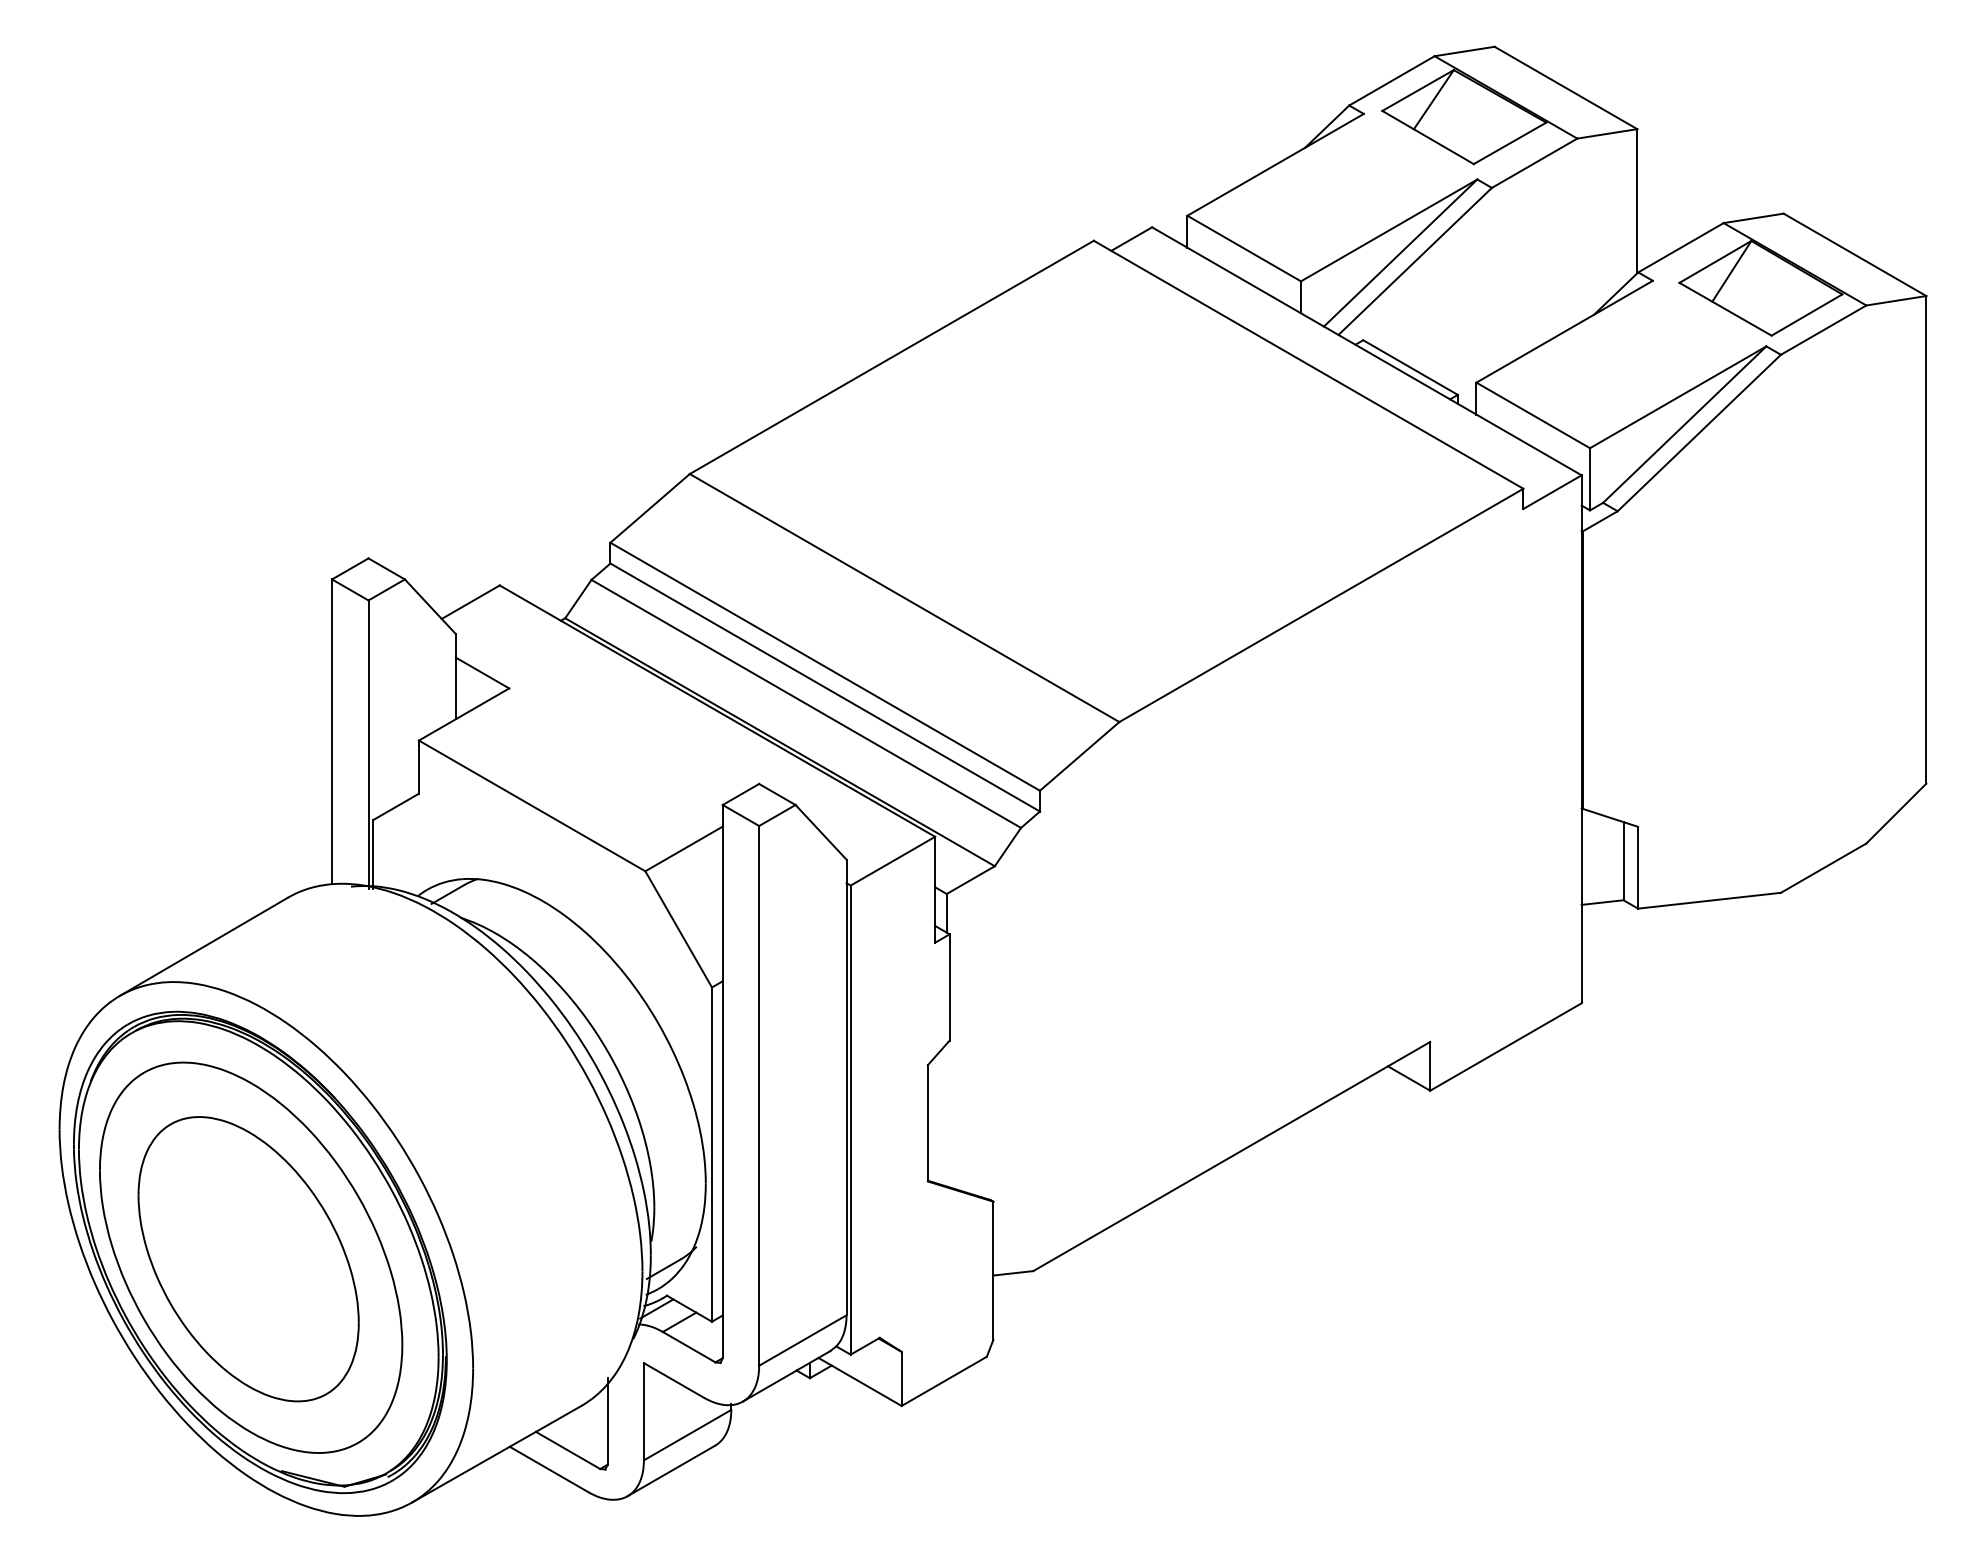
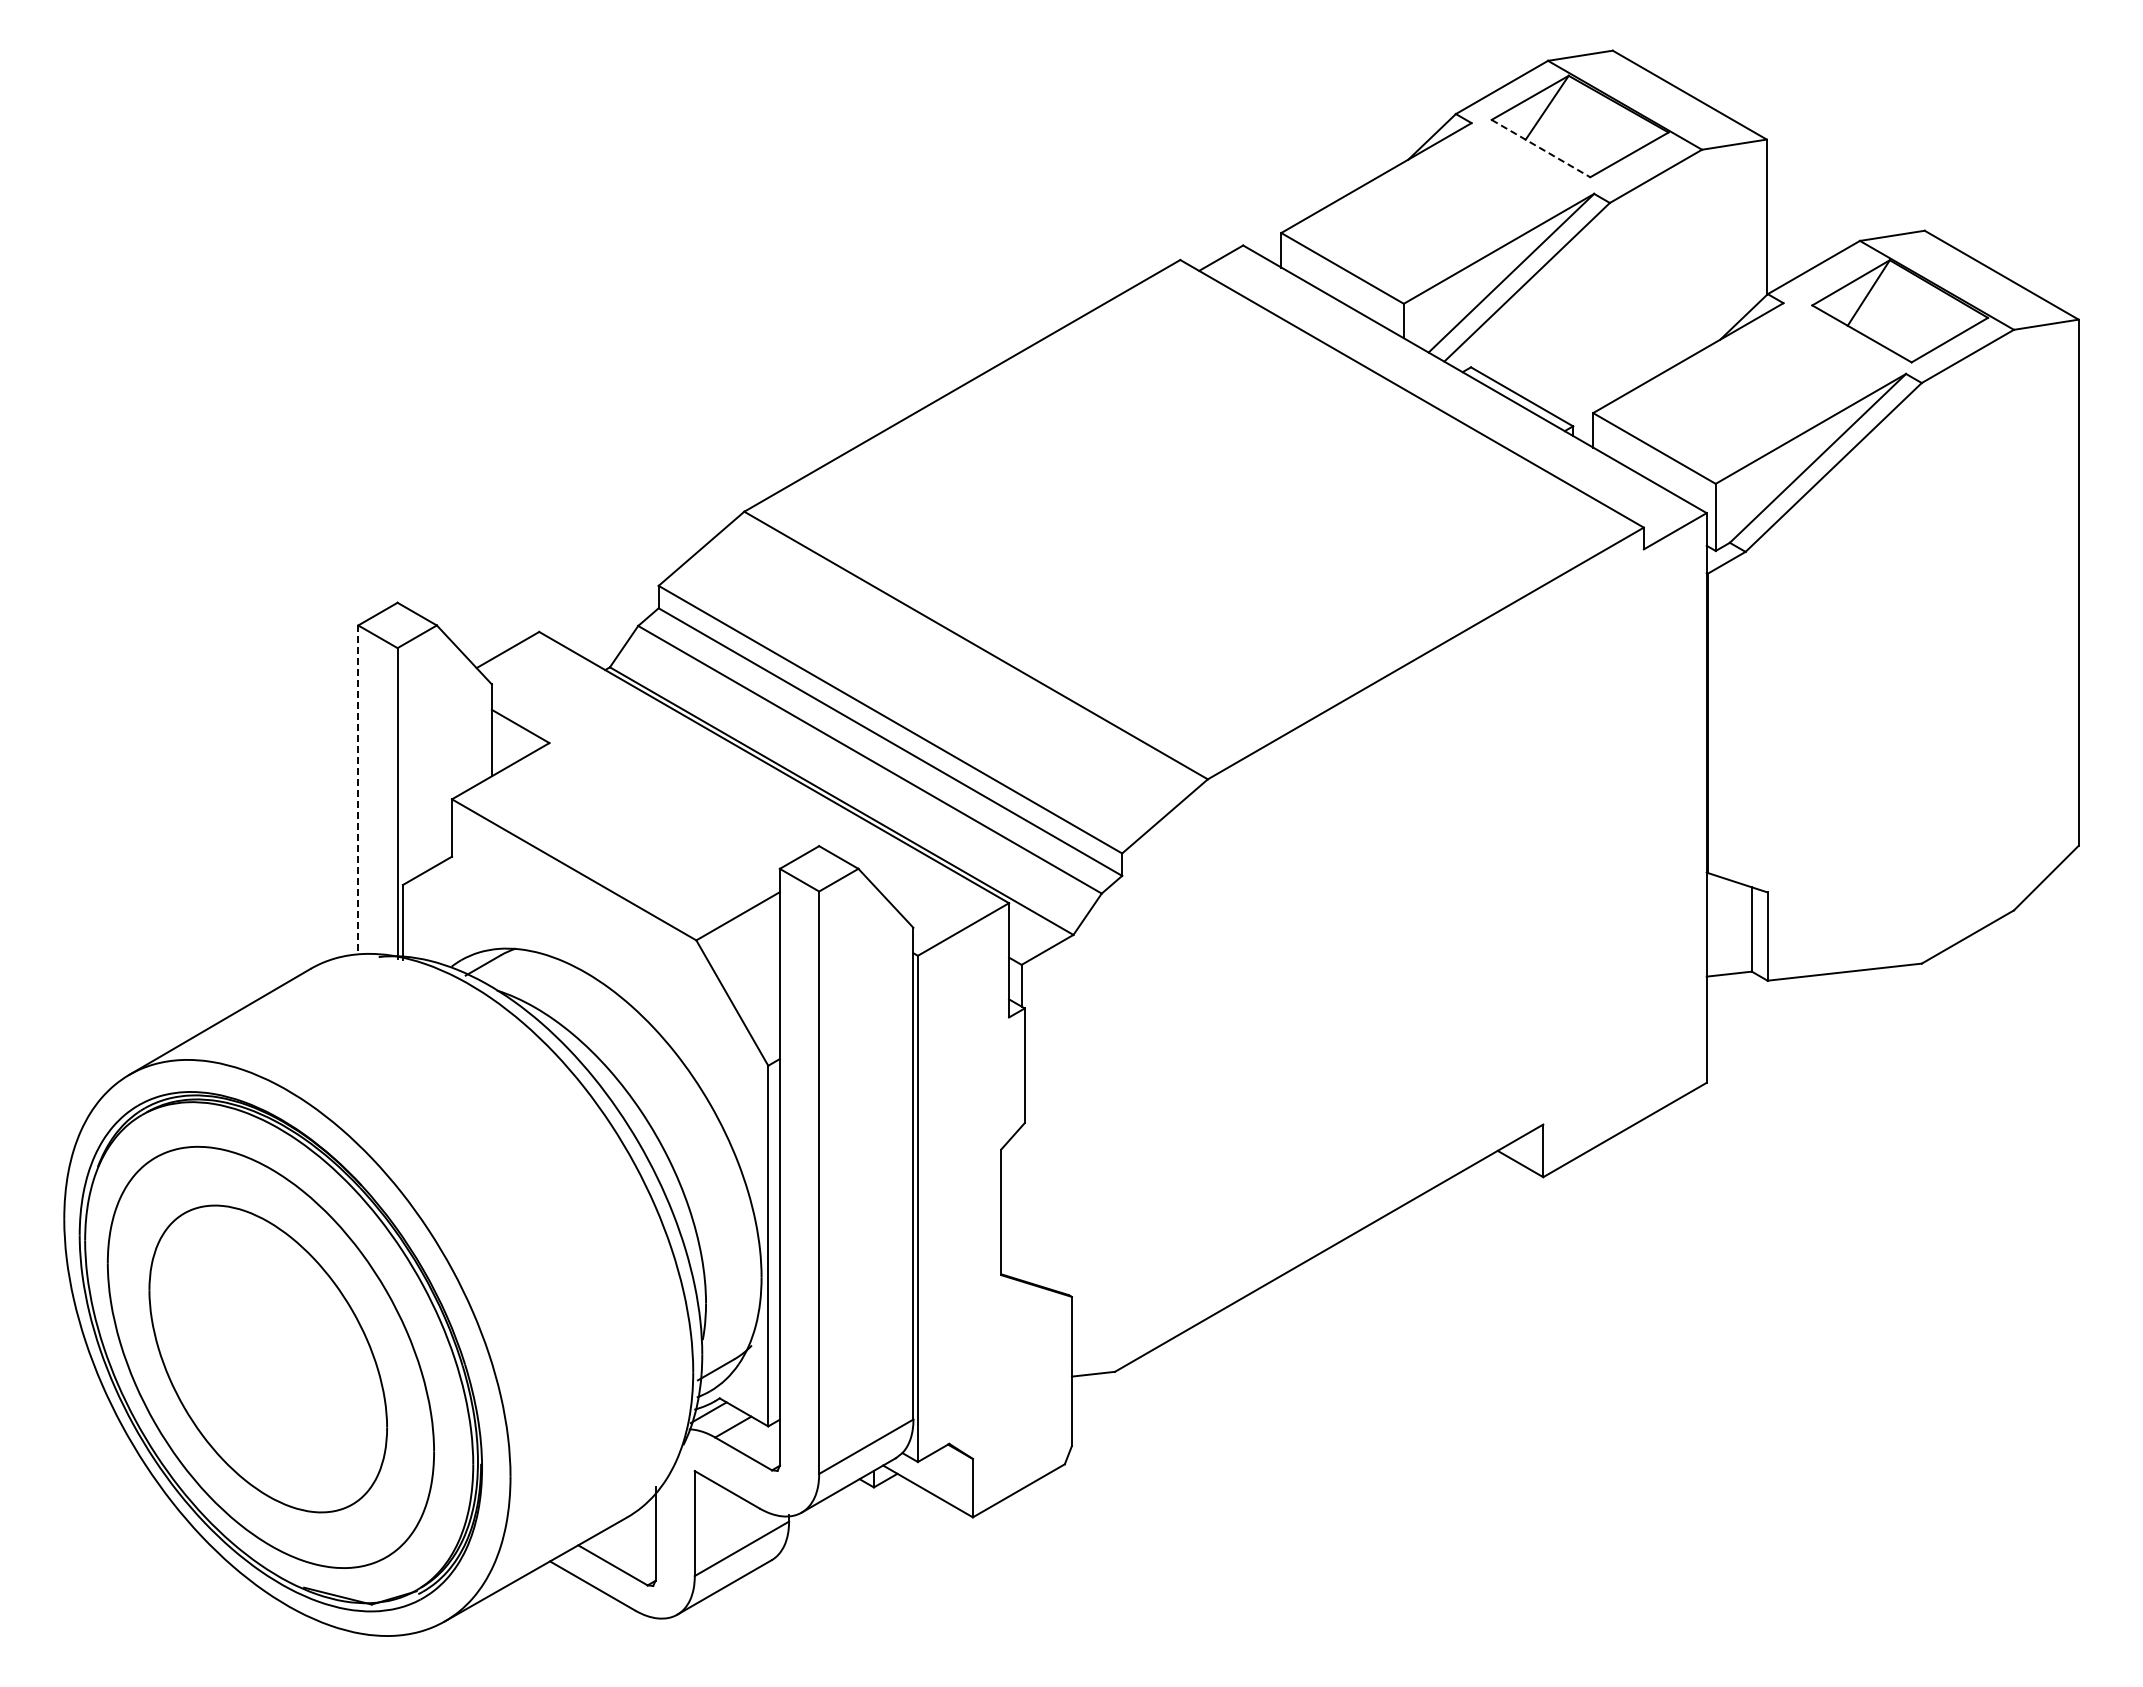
line: (1428, 137) -> (1541, 148), solid -> dashed
line: (332, 731) -> (358, 789), solid -> dashed

